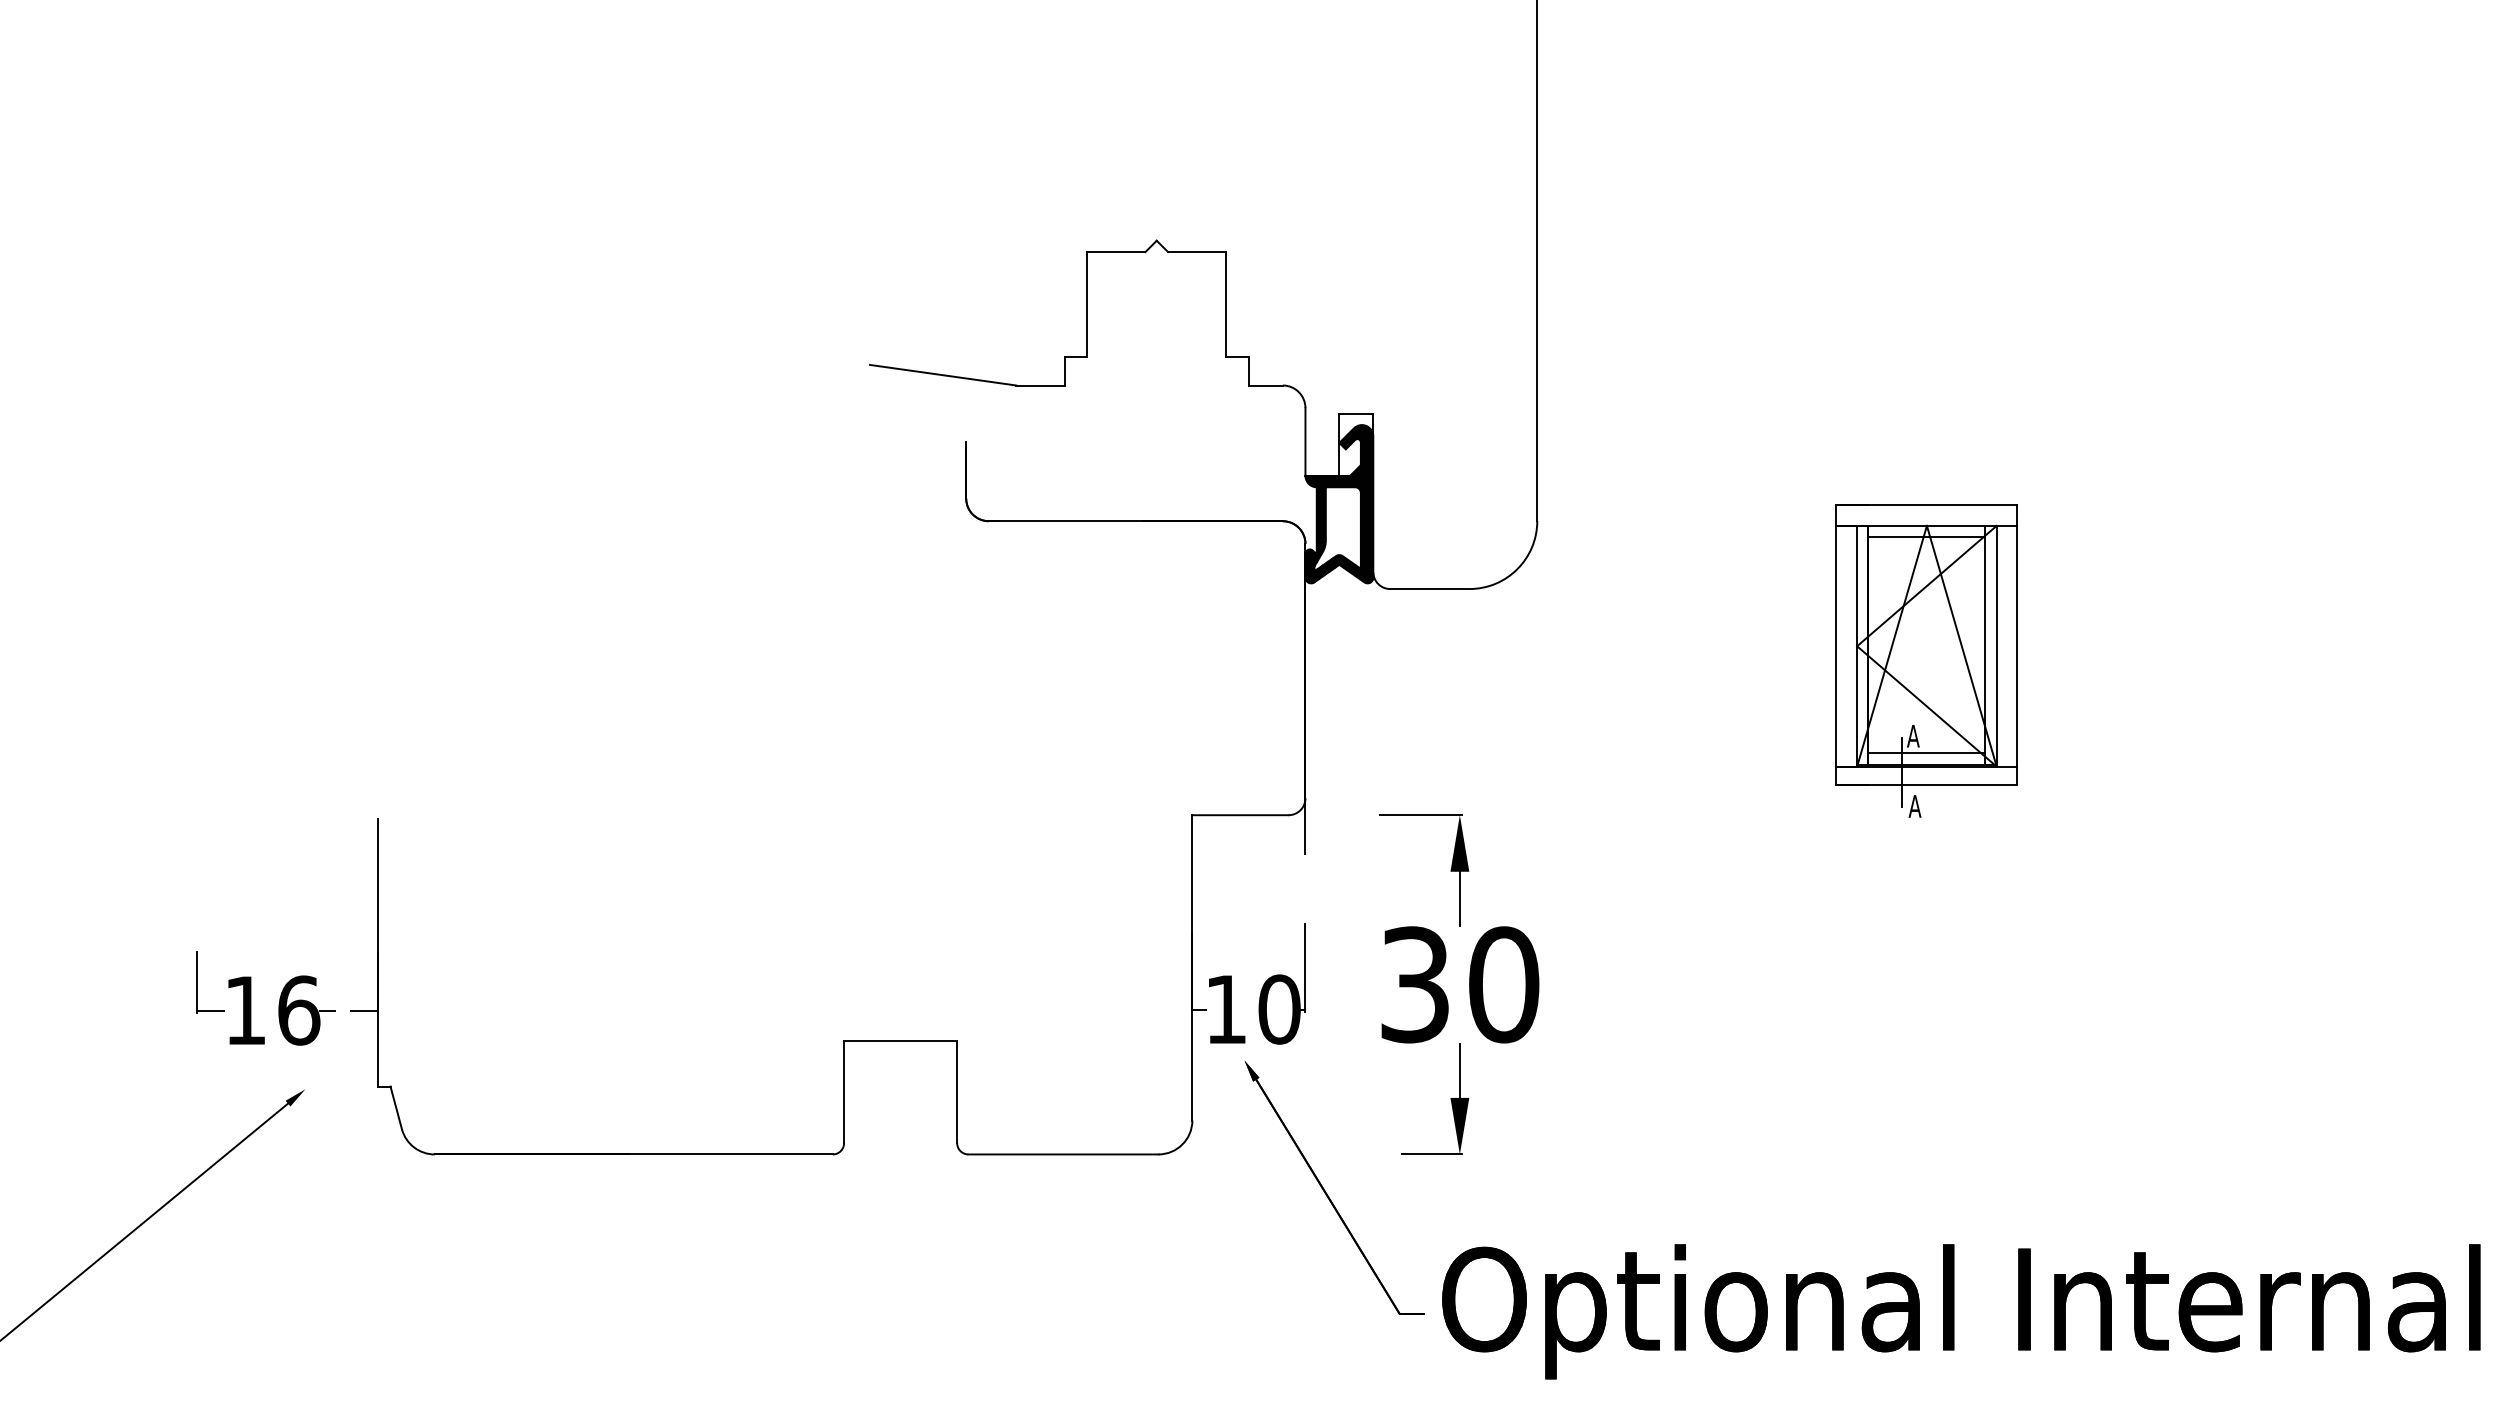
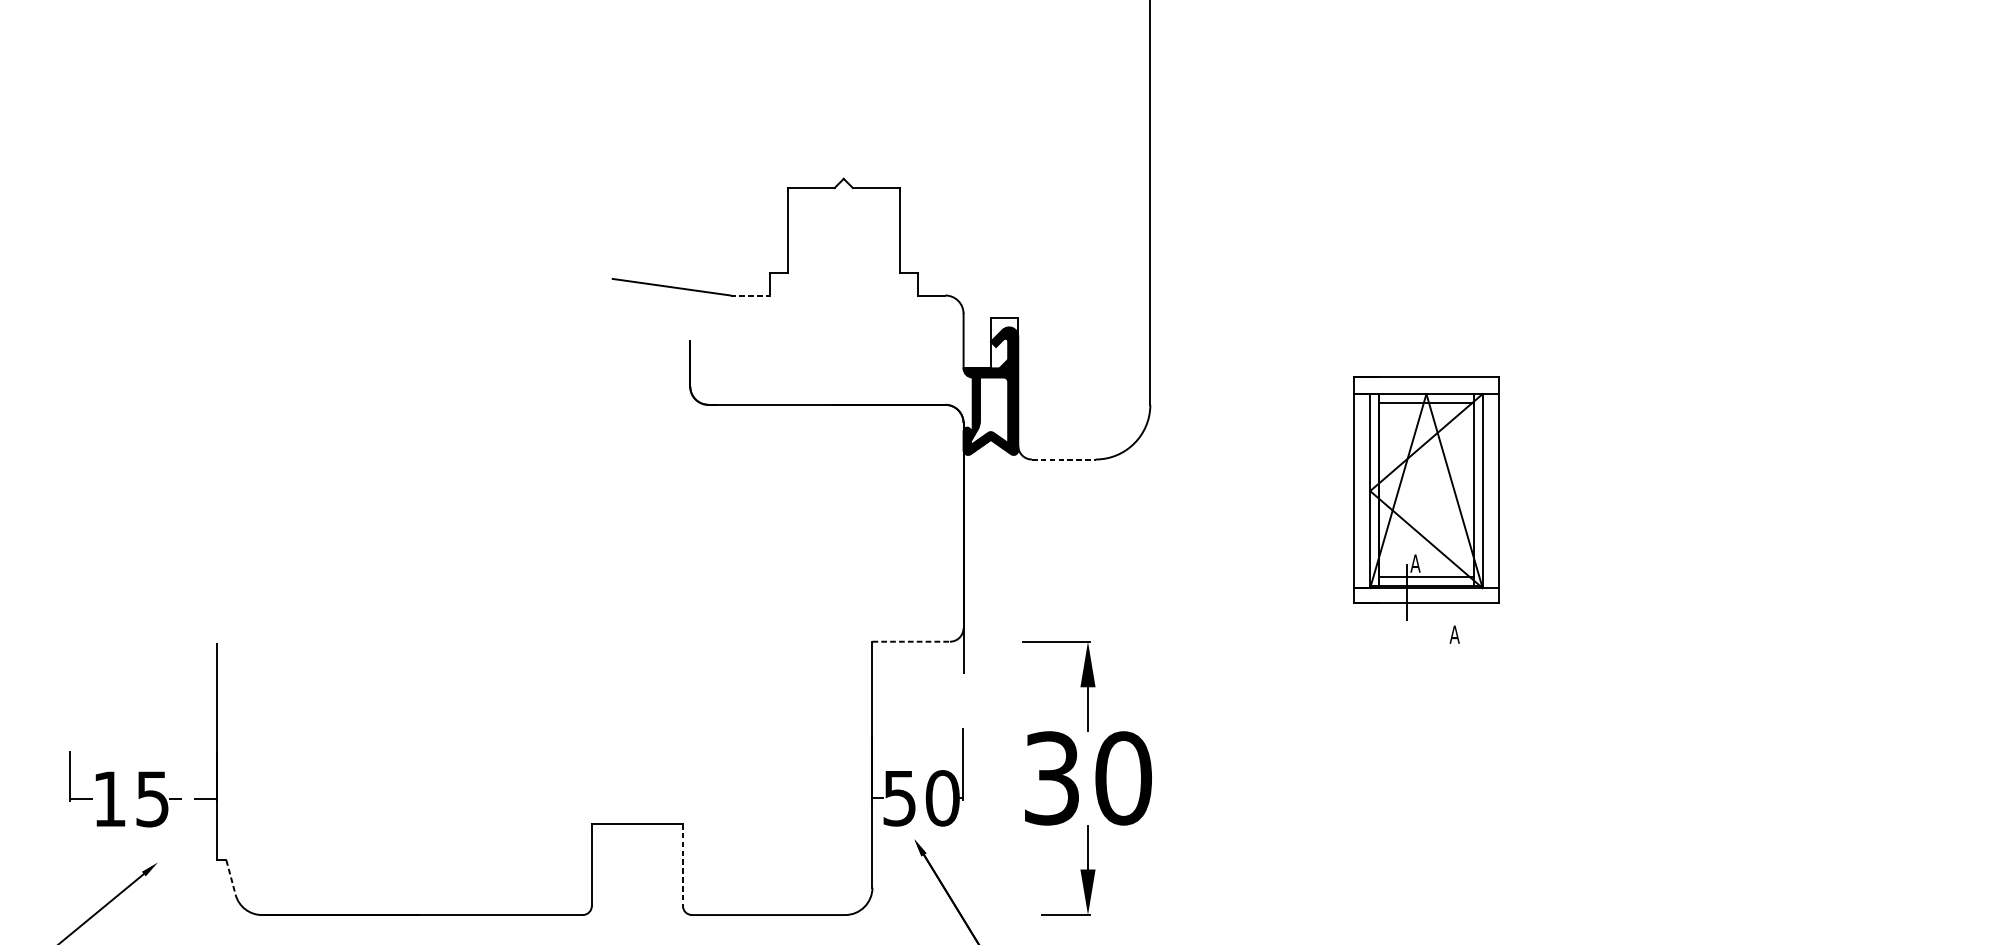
line: (1040, 385) -> (750, 295), solid -> dashed
line: (1429, 589) -> (1063, 459), solid -> dashed
part: (1926, 655) -> (1426, 498), moved
line: (1240, 815) -> (911, 641), solid -> dashed
text: (1225, 1009) -> (899, 798), 10 -> 50
text: (299, 1010) -> (153, 799), 16 -> 15
line: (957, 1092) -> (683, 865), solid -> dashed
line: (396, 1108) -> (231, 878), solid -> dashed

